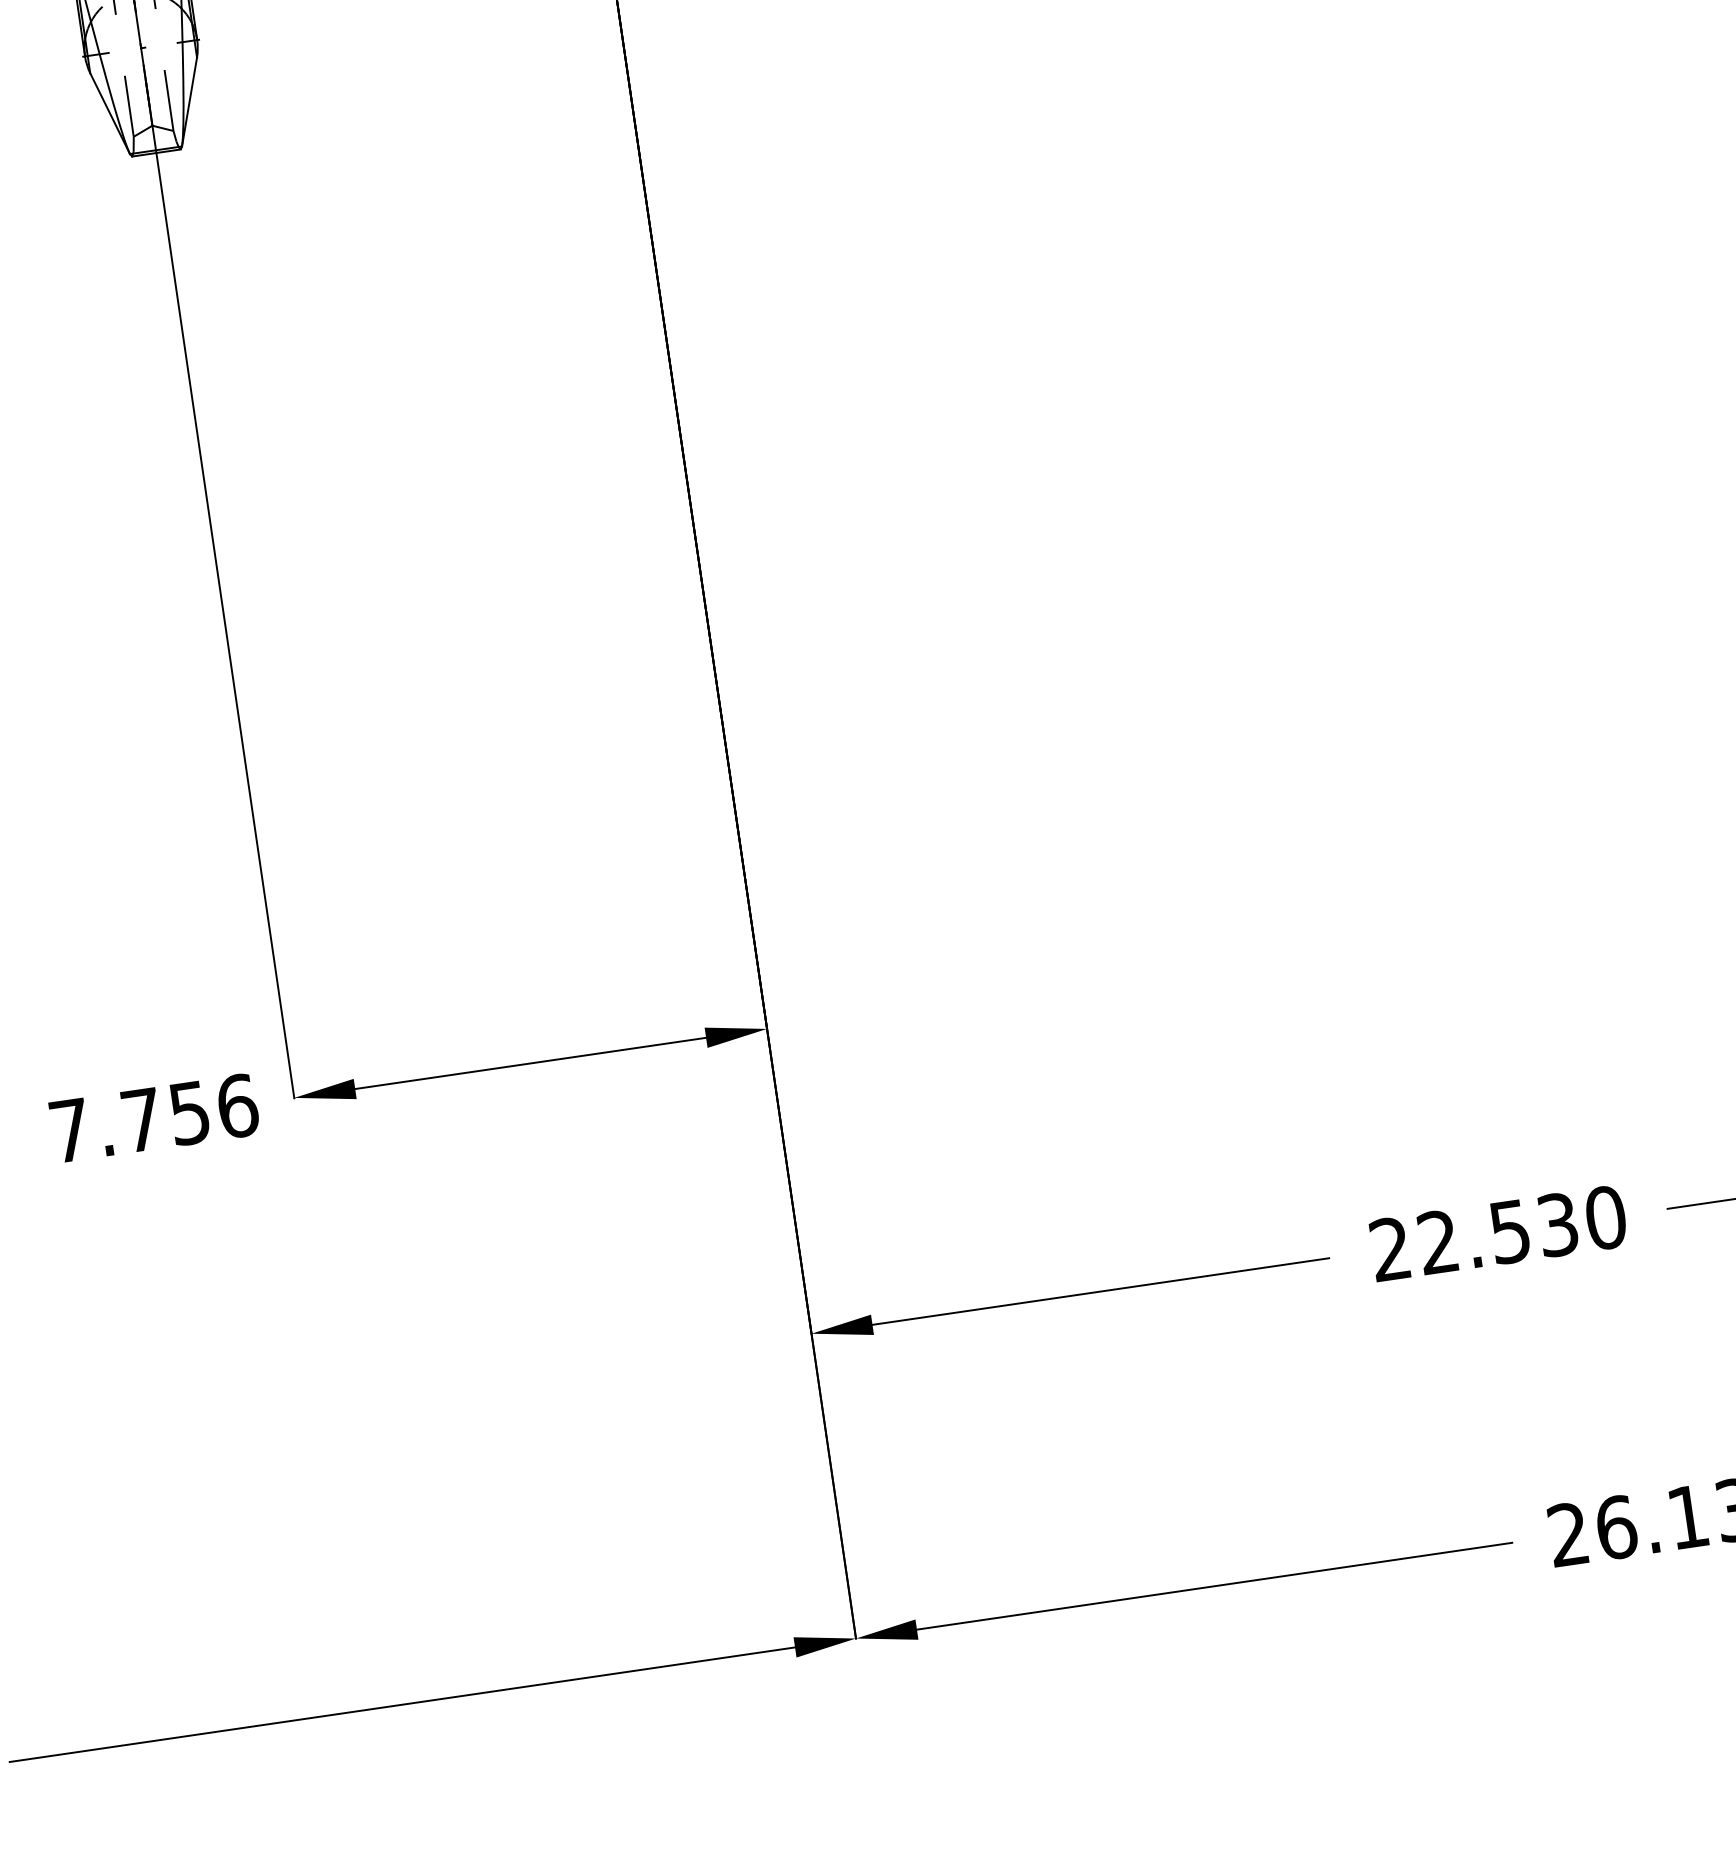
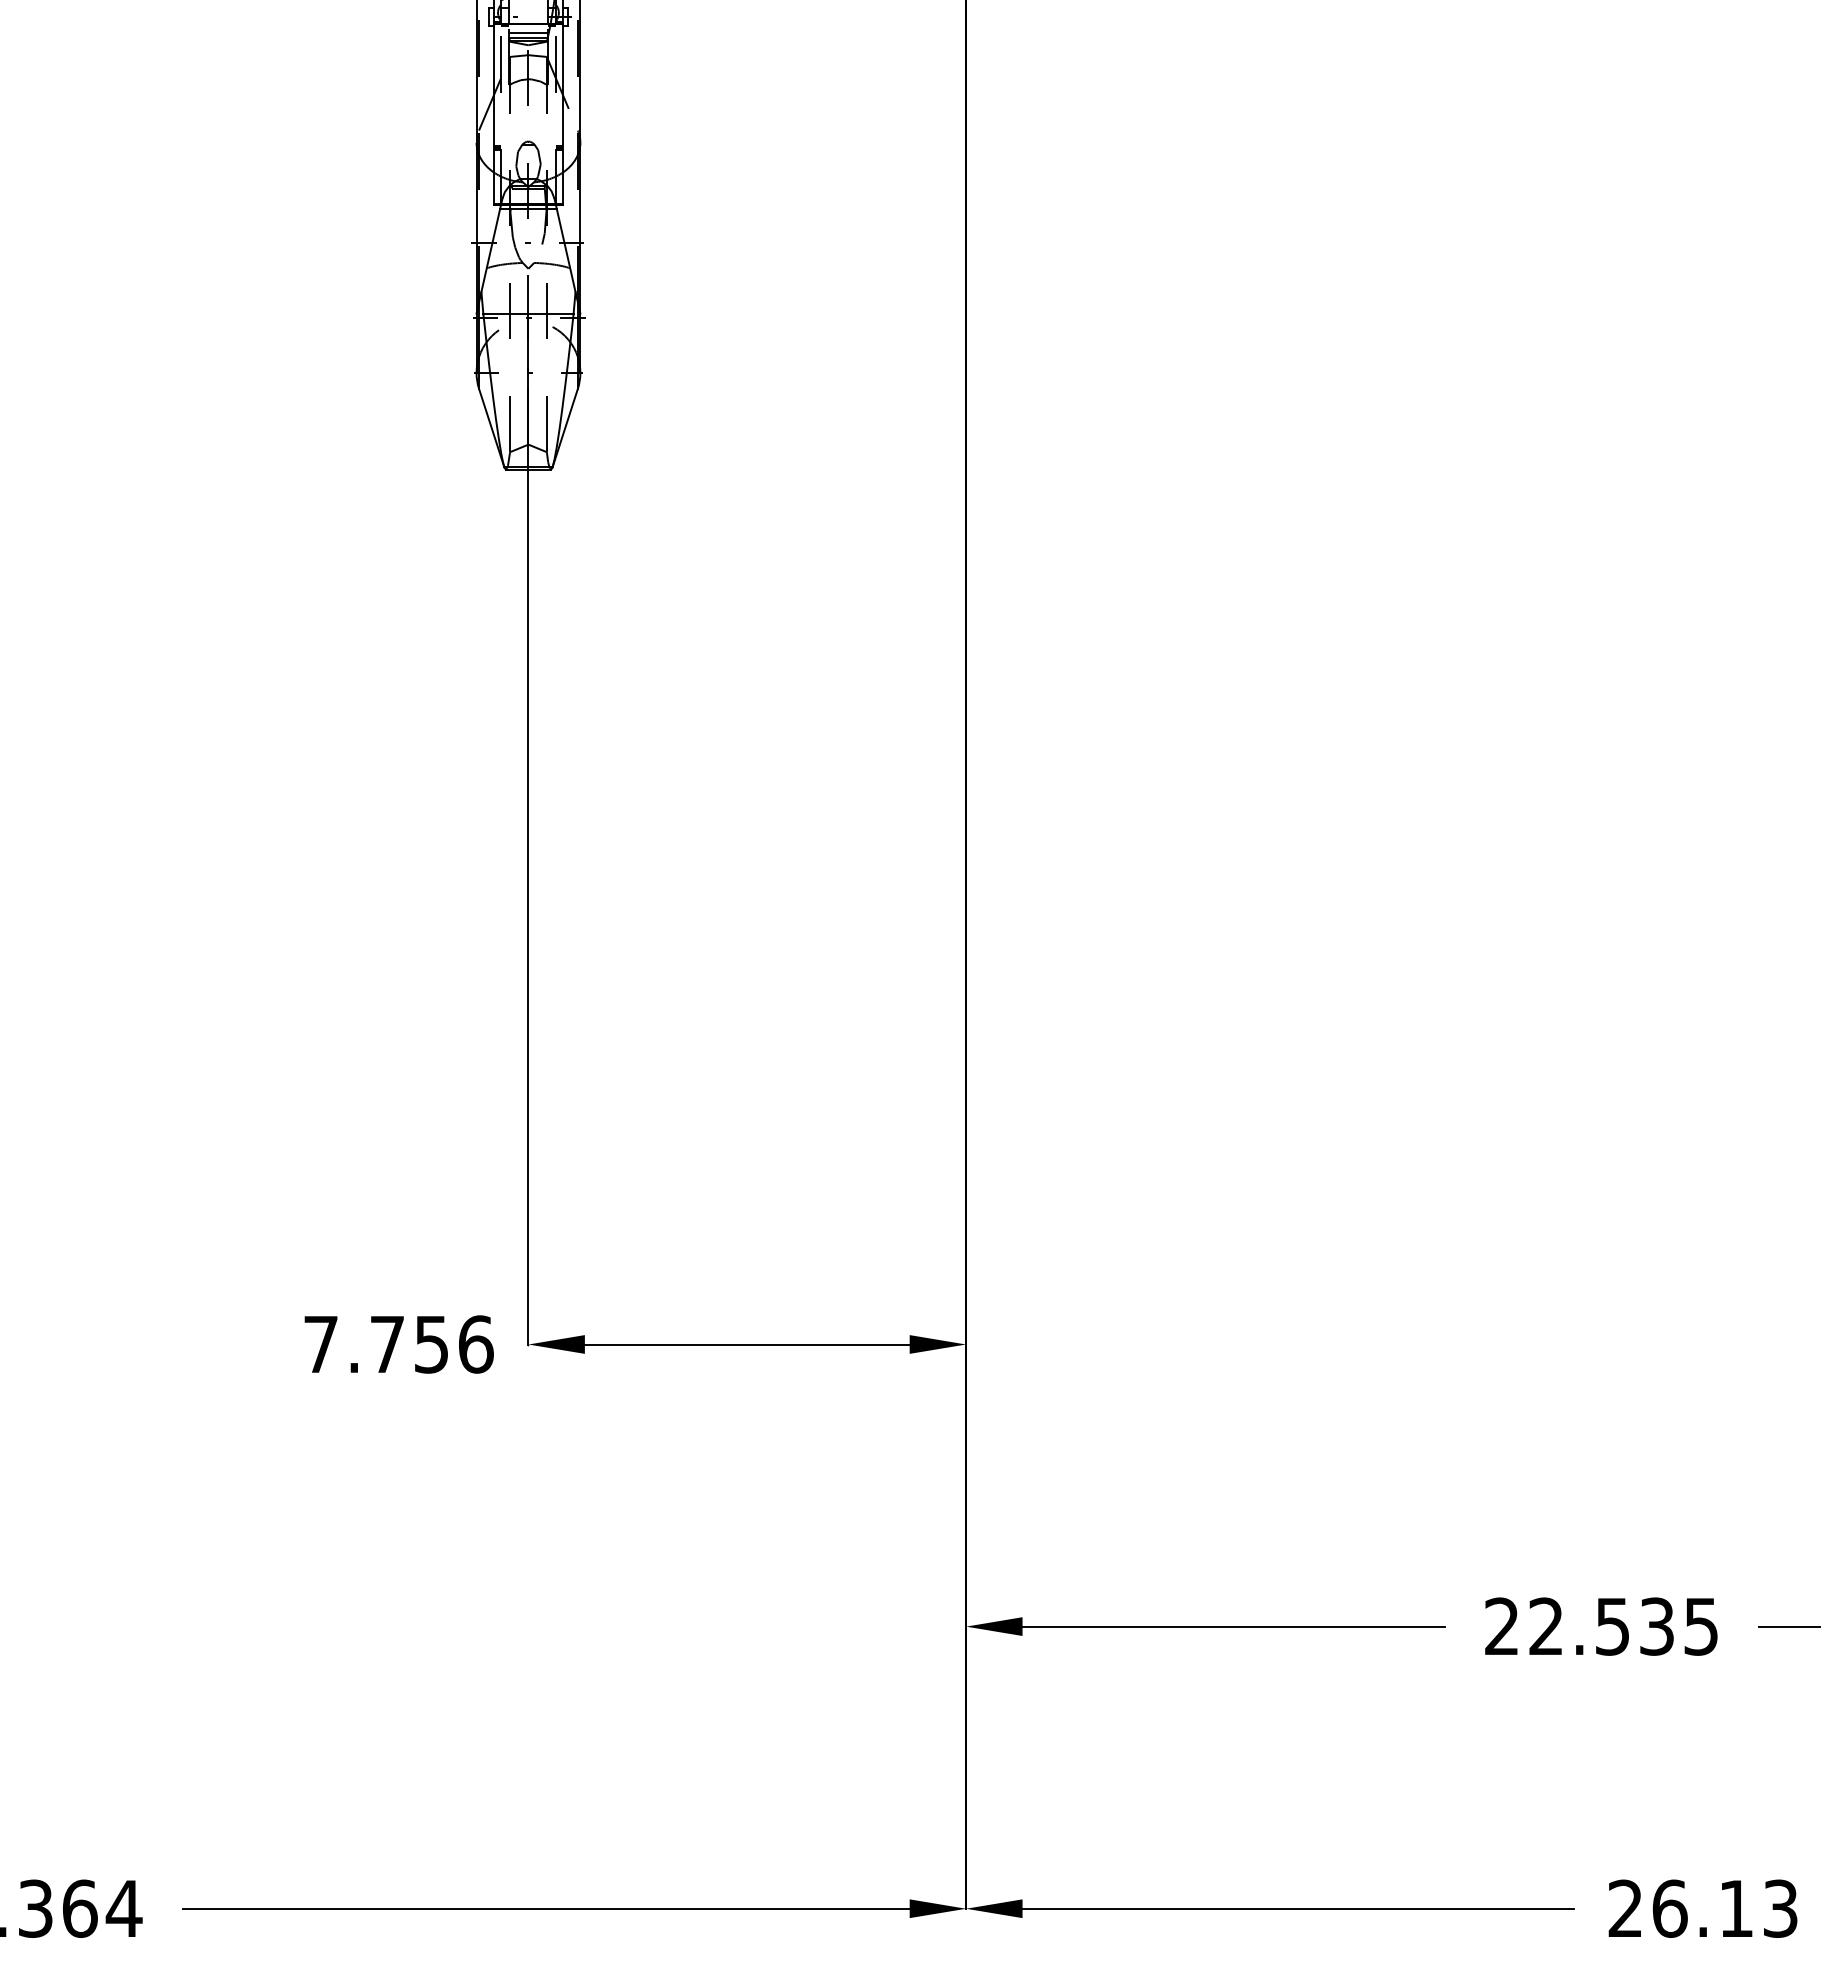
text: (1605, 1217) -> (1701, 1626), 22.530 -> 22.535

